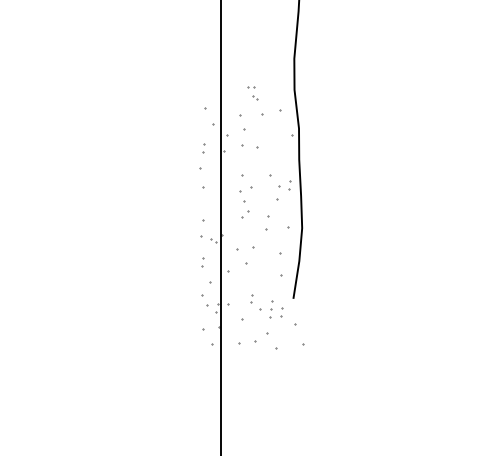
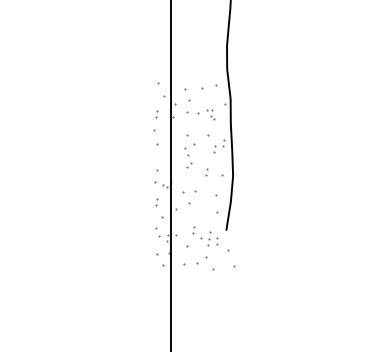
part: (252, 93) -> (210, 114), moved
part: (278, 193) -> (214, 149), size x0.62
part: (267, 223) -> (206, 172), size x0.62

